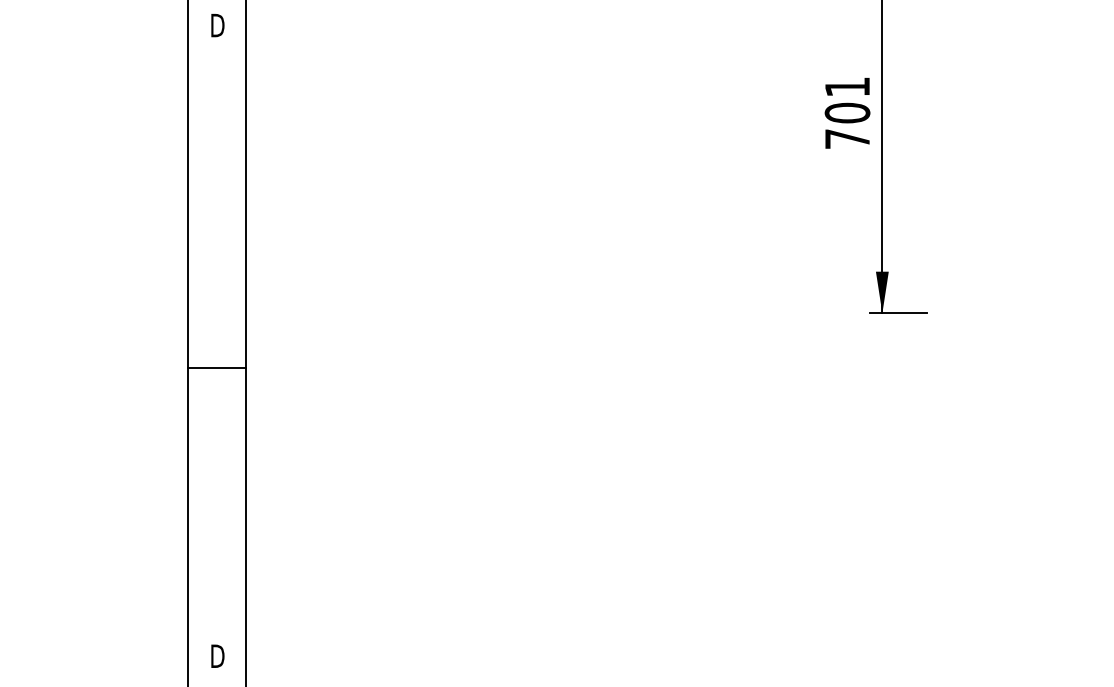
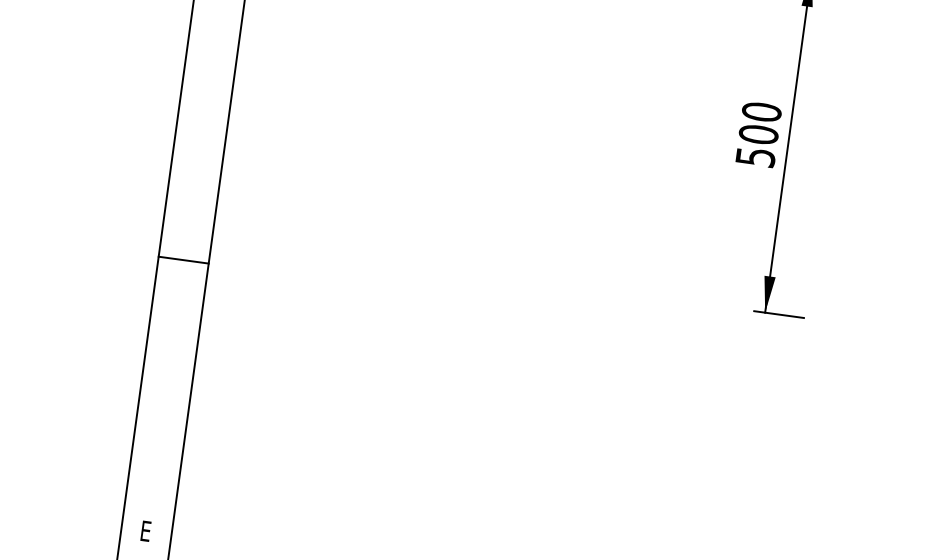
text: (847, 112) -> (758, 134), 701 -> 500
line: (216, 367) -> (183, 259), moved
text: (217, 655) -> (147, 530), D -> E

